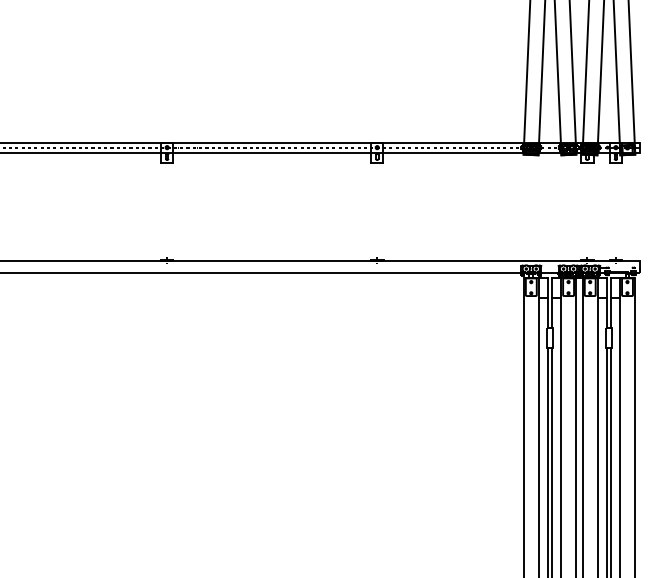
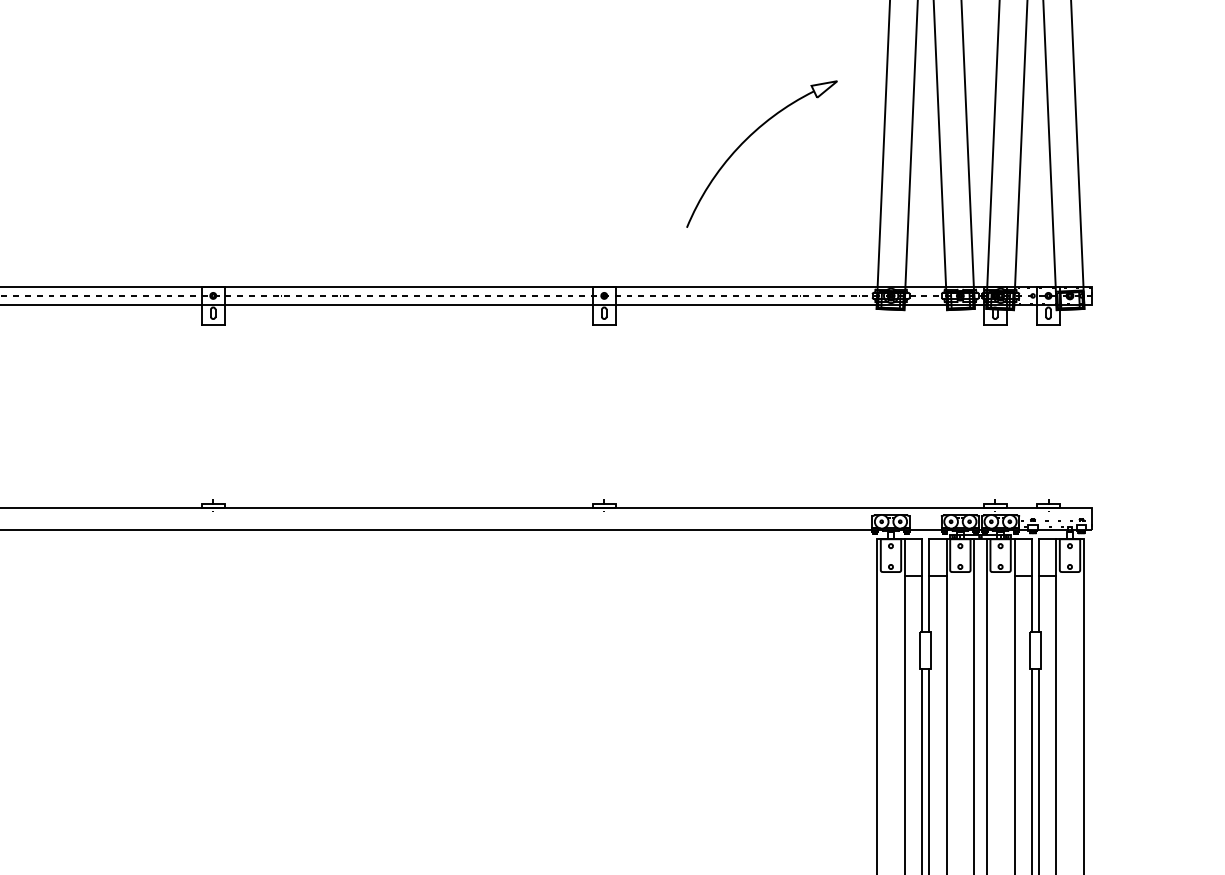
part: (454, 64) -> (748, 141), added

